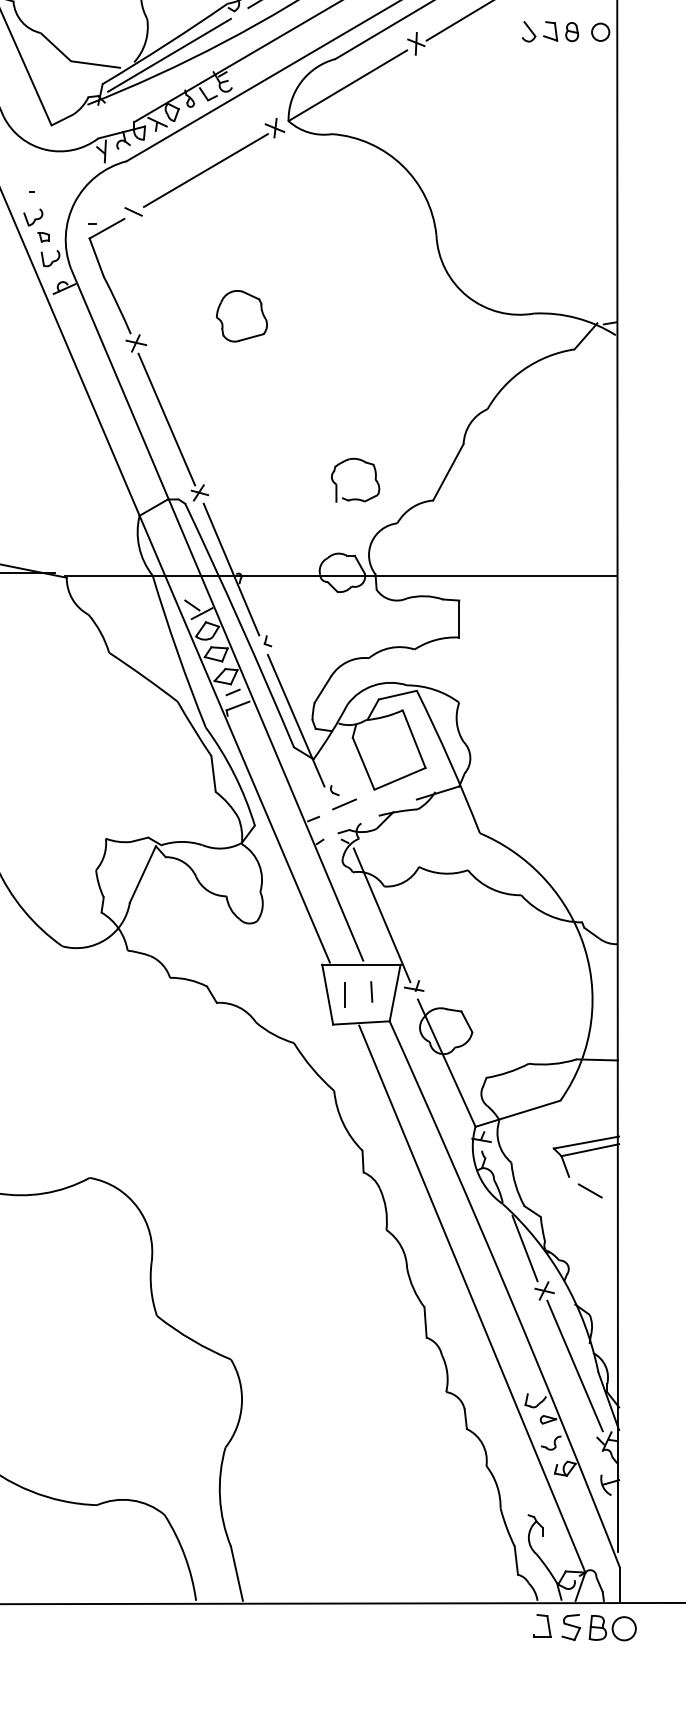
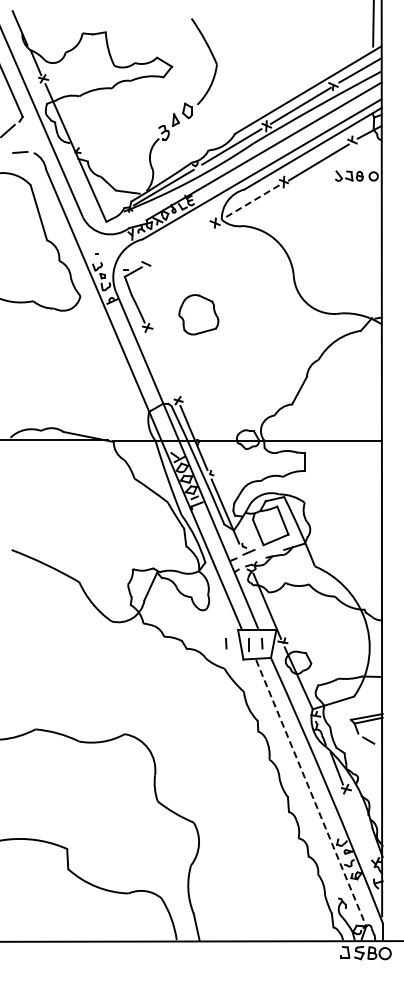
line: (347, 85) -> (250, 202), solid -> dashed
line: (205, 170) -> (181, 243), removed
part: (242, 315) -> (199, 314), size x1.6
line: (166, 418) -> (162, 364), removed
part: (364, 463) -> (258, 386), removed
line: (298, 991) -> (226, 643), added
line: (472, 1299) -> (311, 793), solid -> dashed
line: (573, 1365) -> (360, 825), removed

